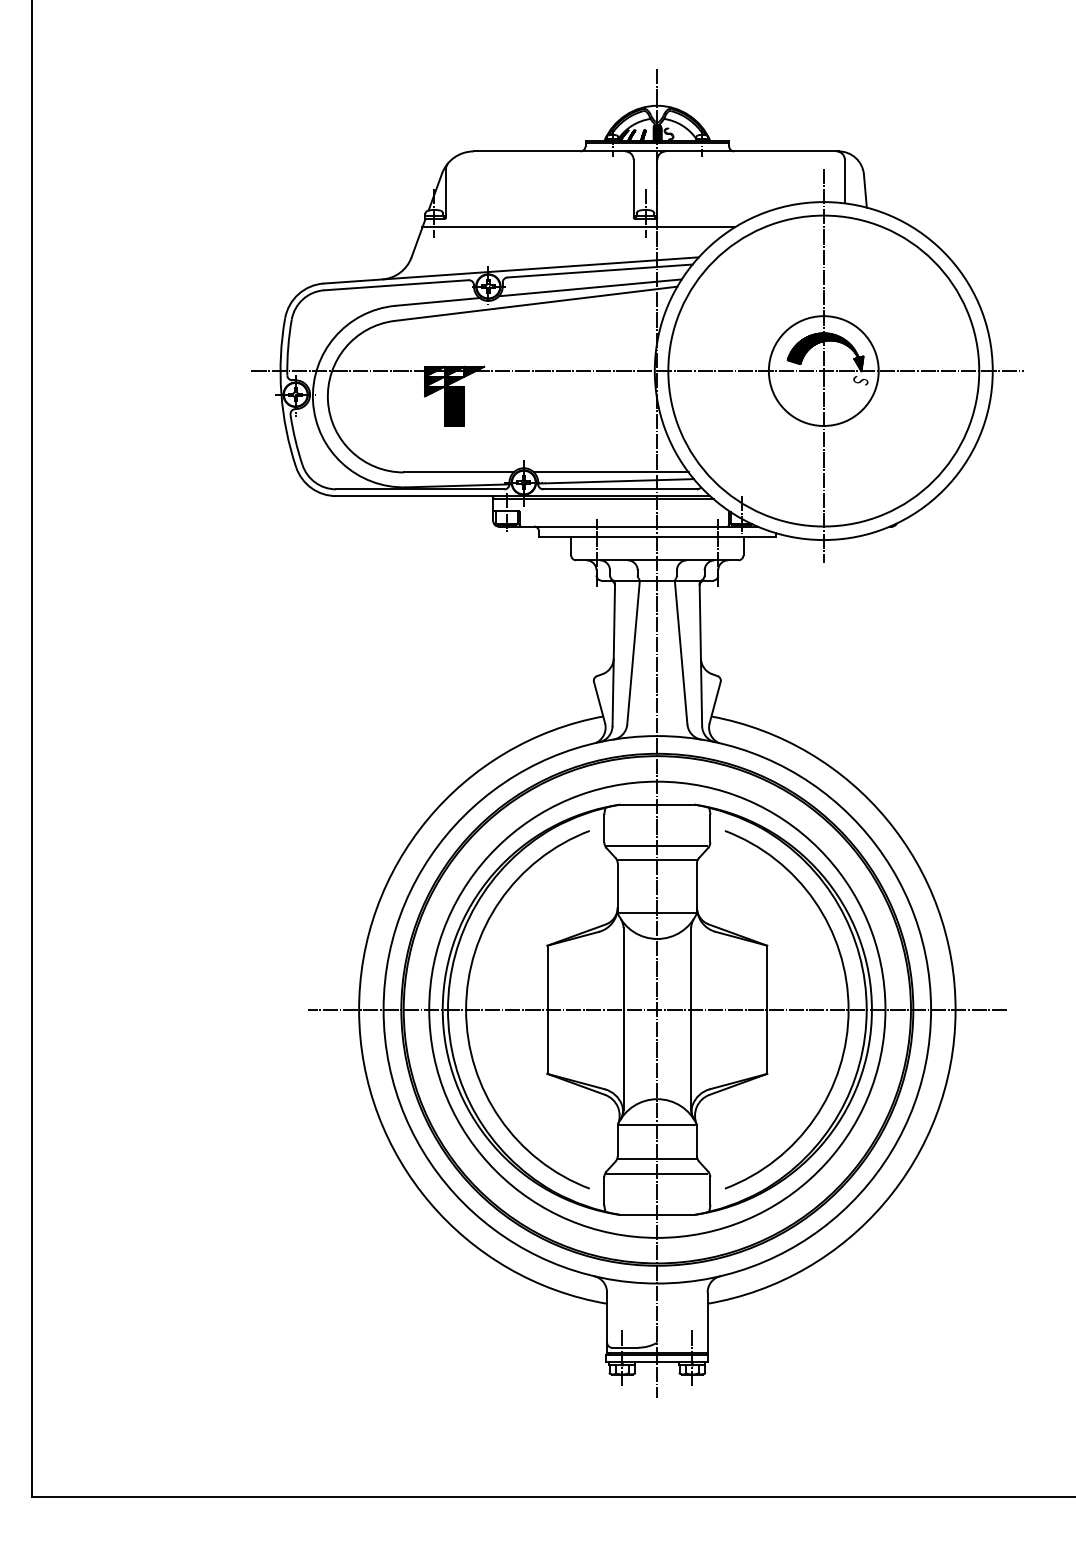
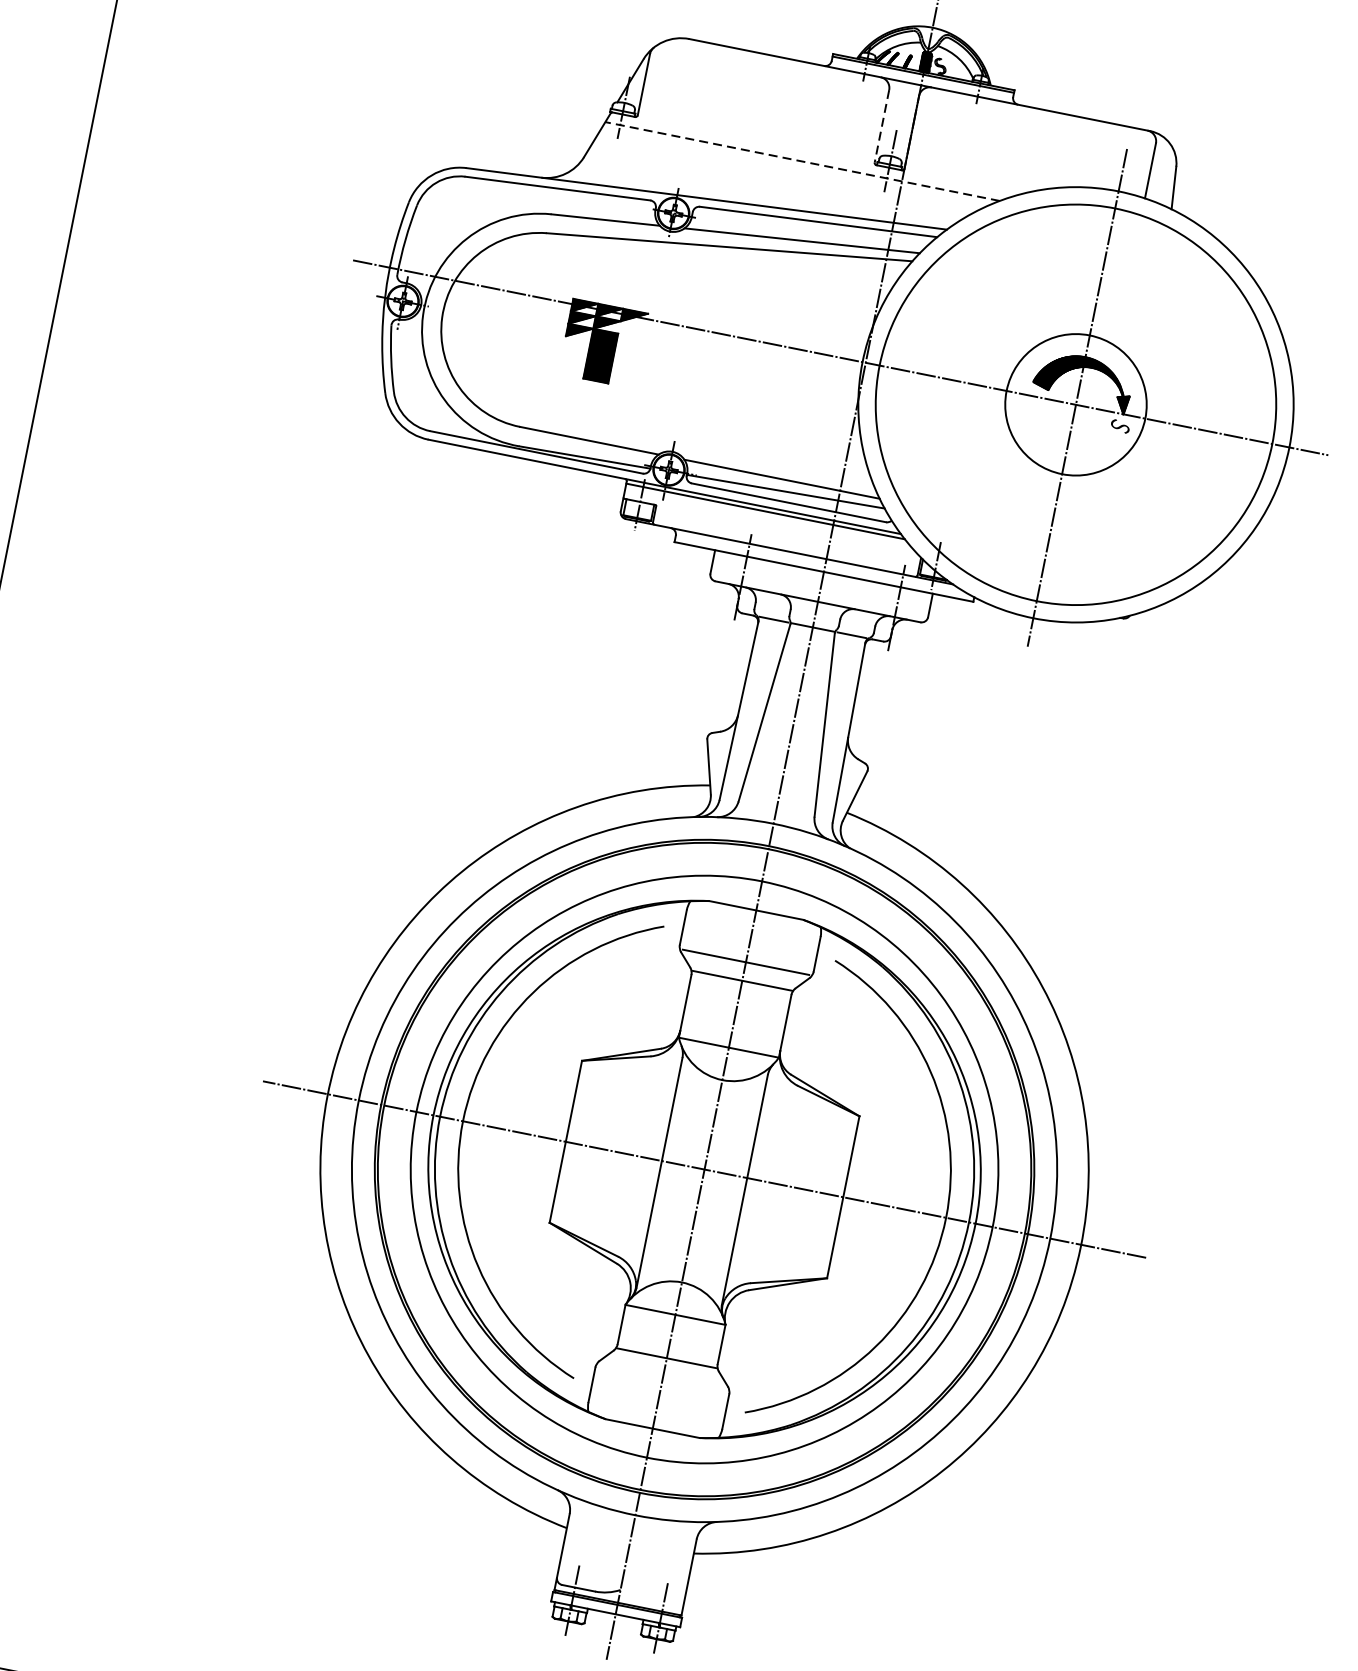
line: (633, 188) -> (881, 126), solid -> dashed
line: (578, 227) -> (802, 161), solid -> dashed
line: (657, 1173) -> (663, 1376), removed

